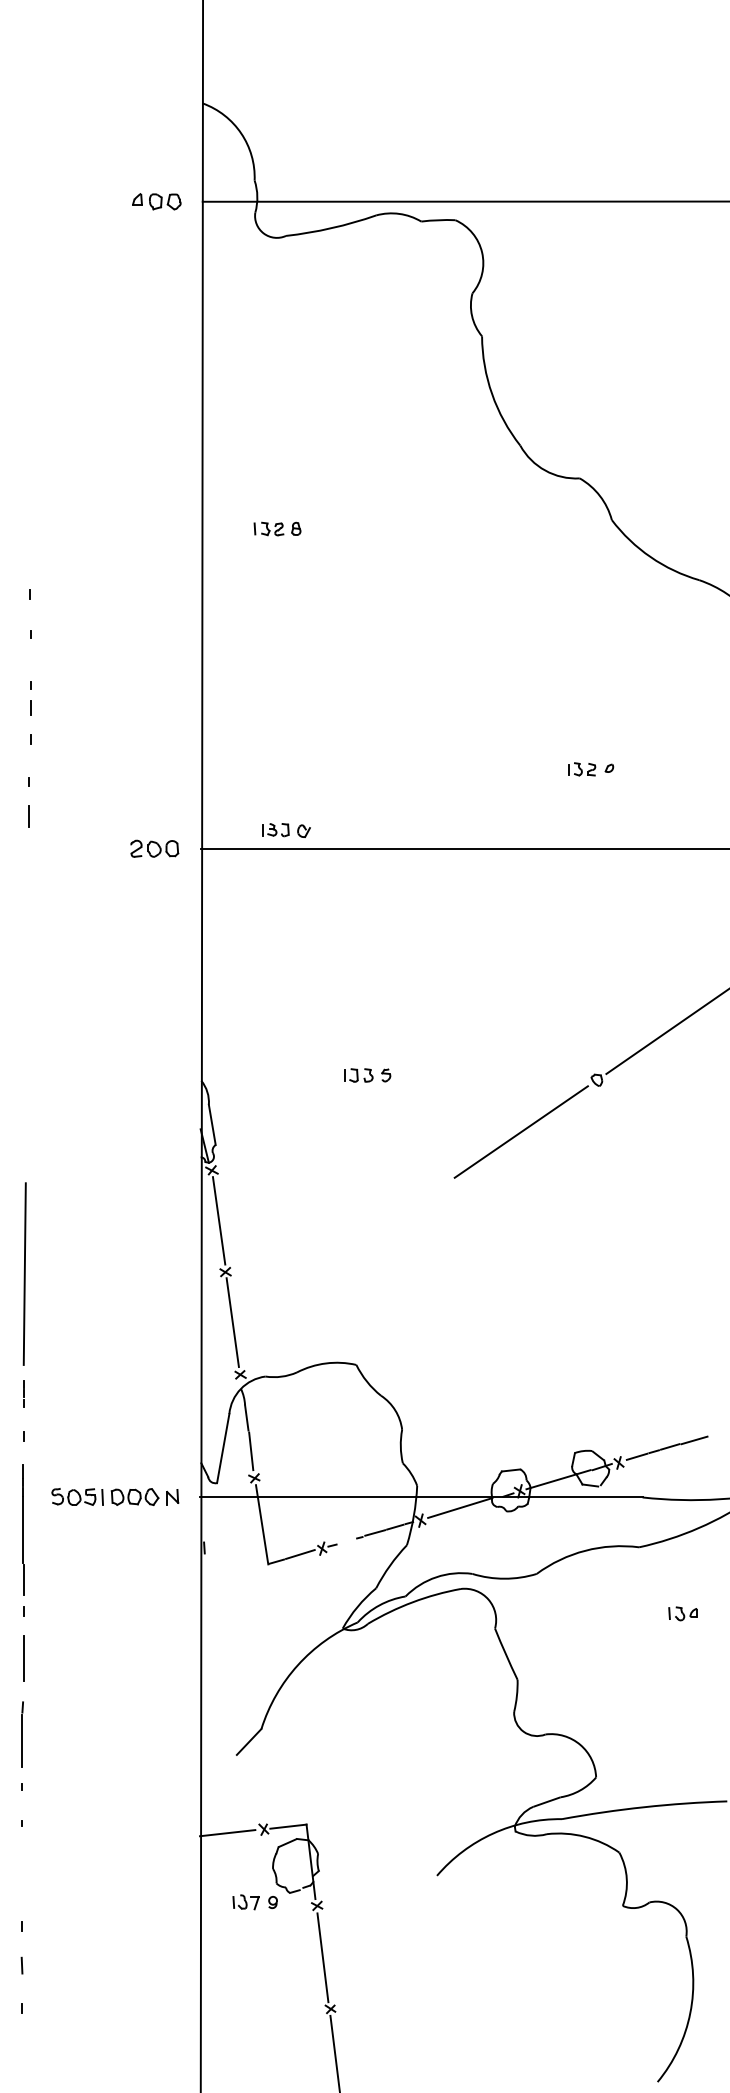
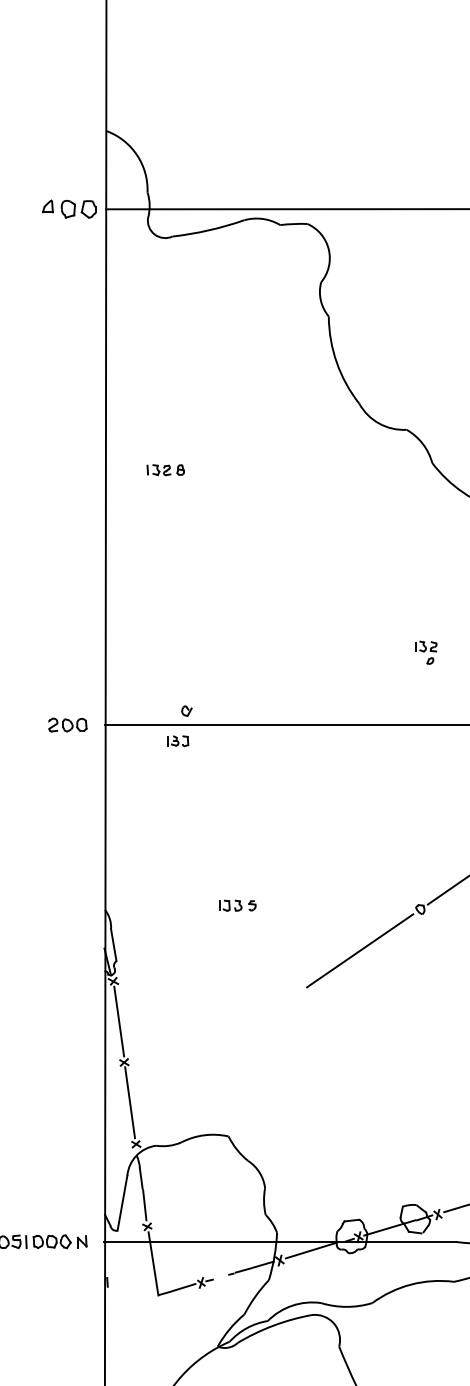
part: (156, 201) -> (69, 209), size x1.4
part: (582, 769) -> (426, 646), moved
part: (275, 830) -> (177, 741), moved

